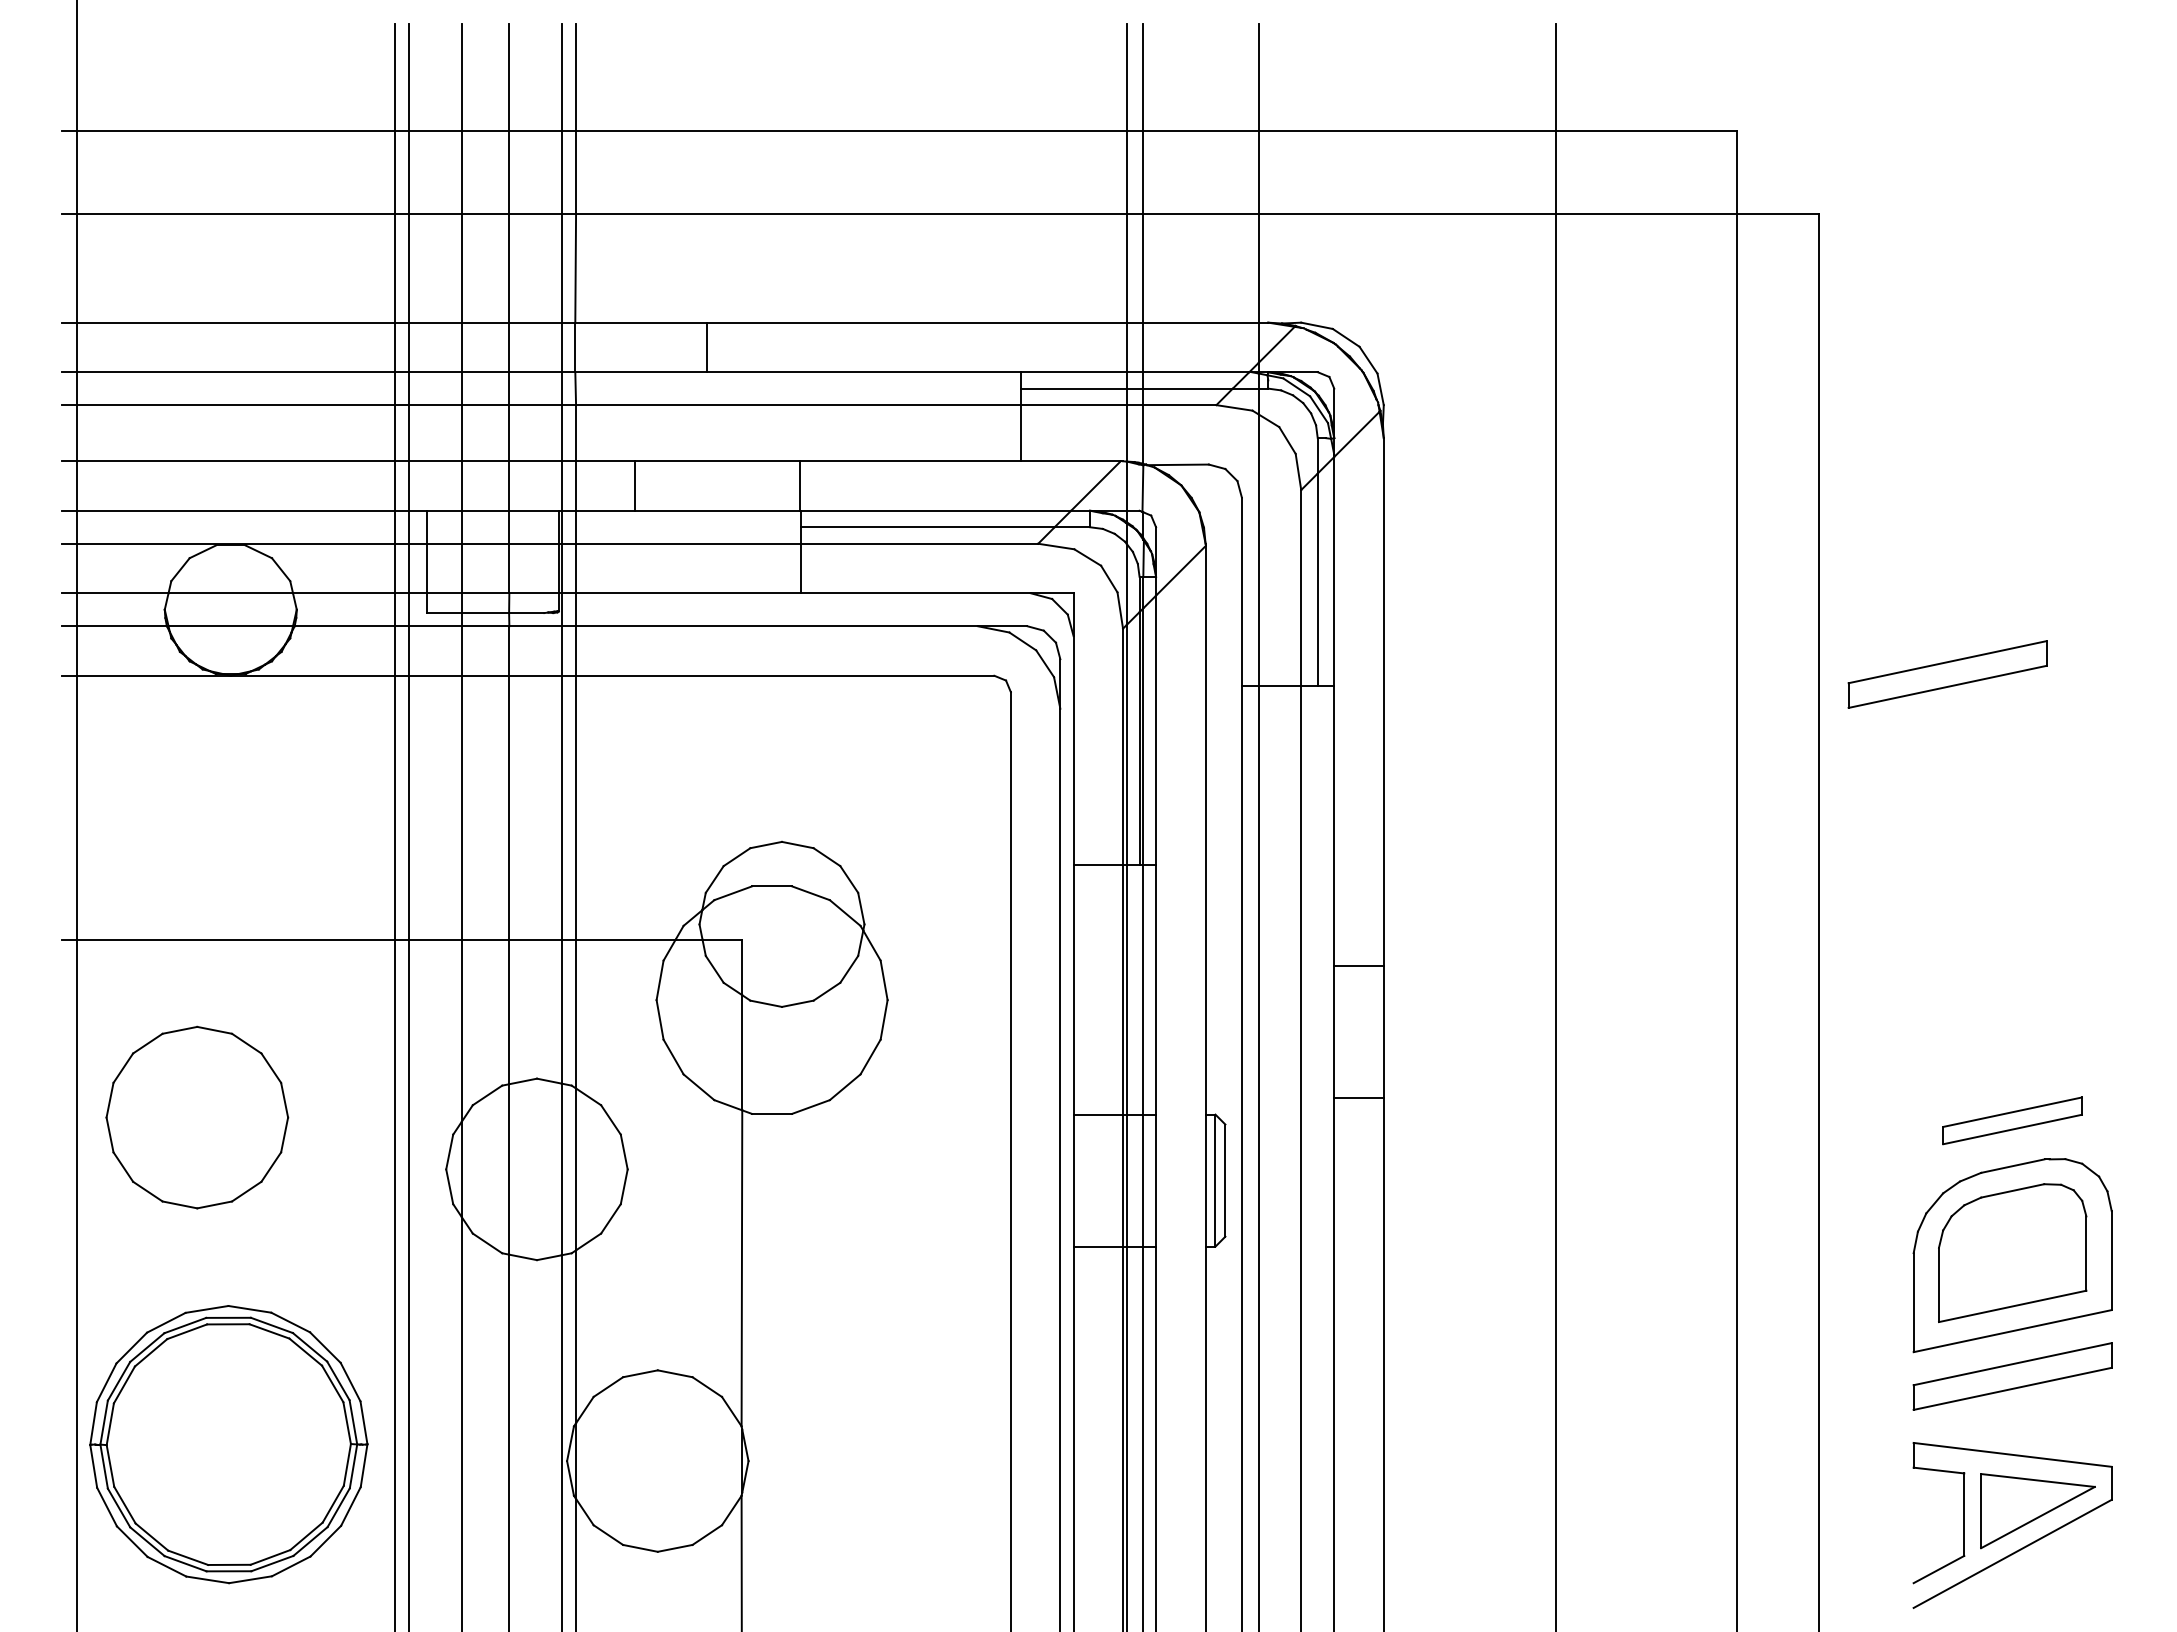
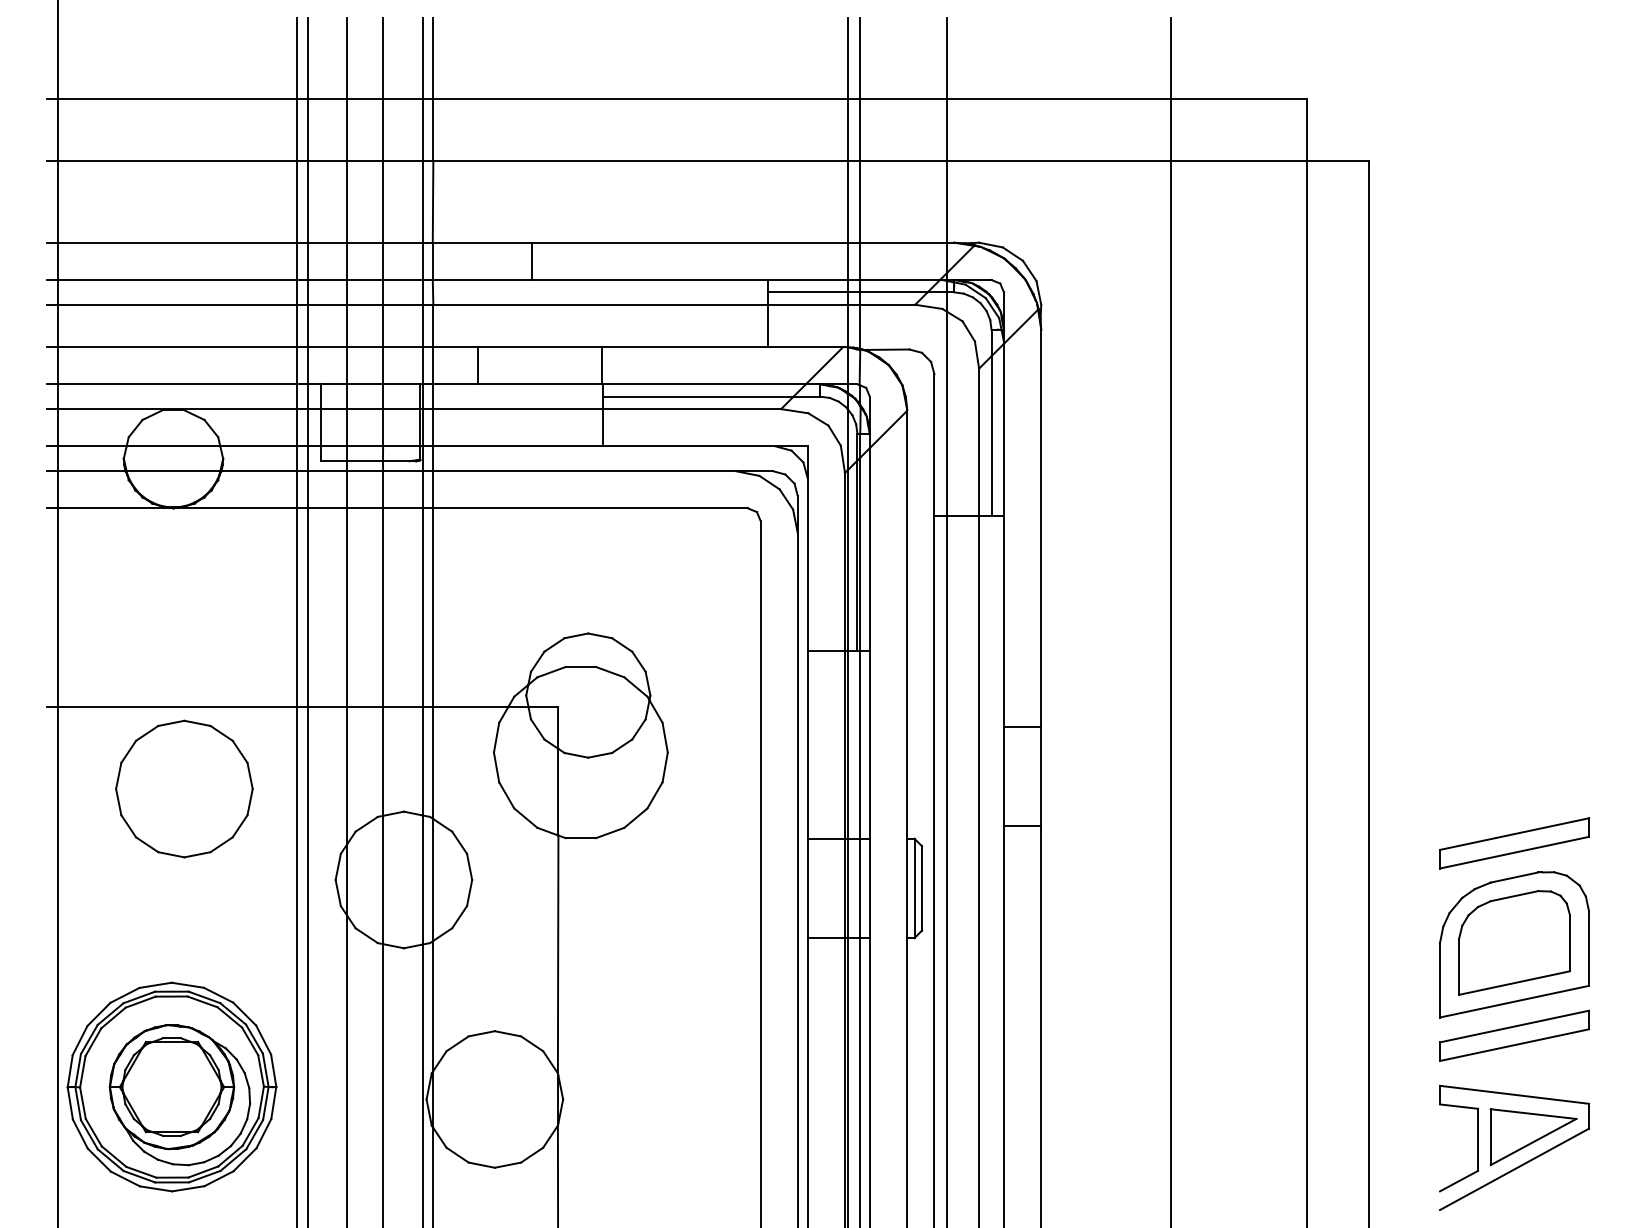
part: (1947, 674) -> (1465, 507), removed
part: (197, 1117) -> (184, 788), moved
part: (2012, 1120) -> (1514, 843), size x1.43
part: (239, 1455) -> (180, 1095), added

